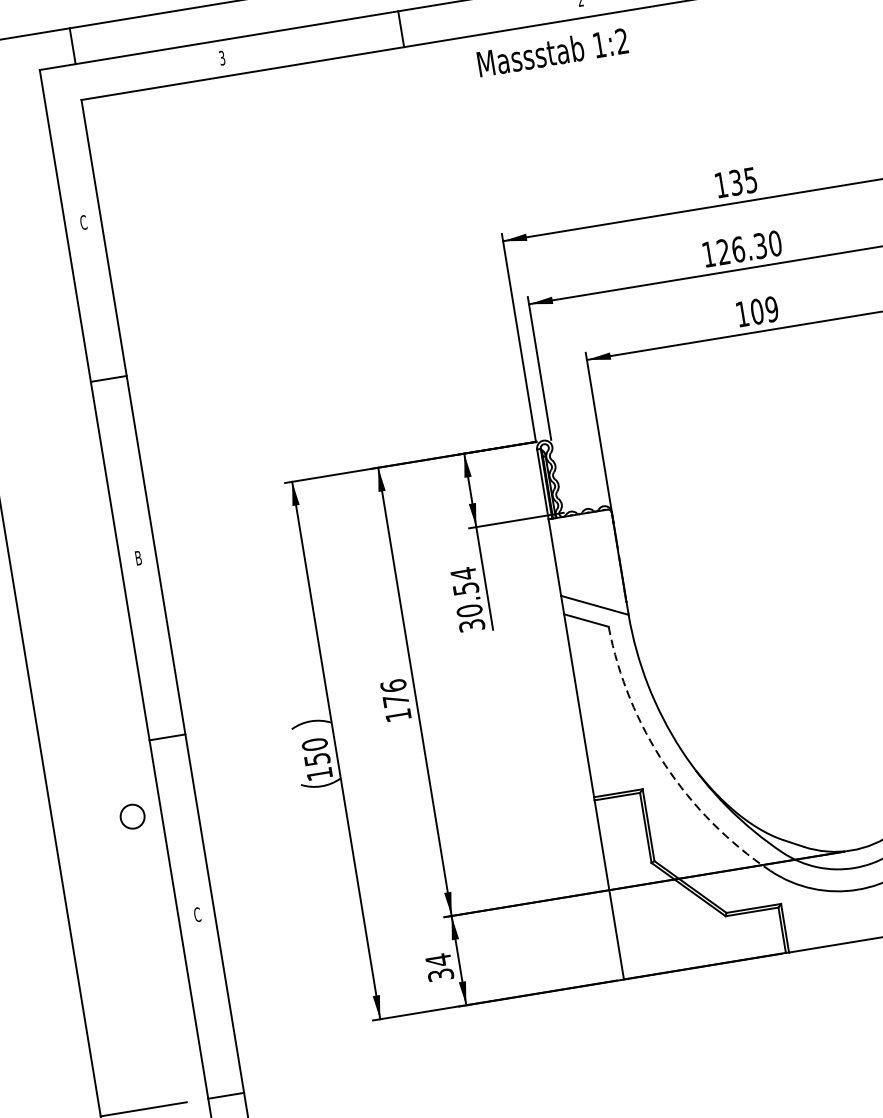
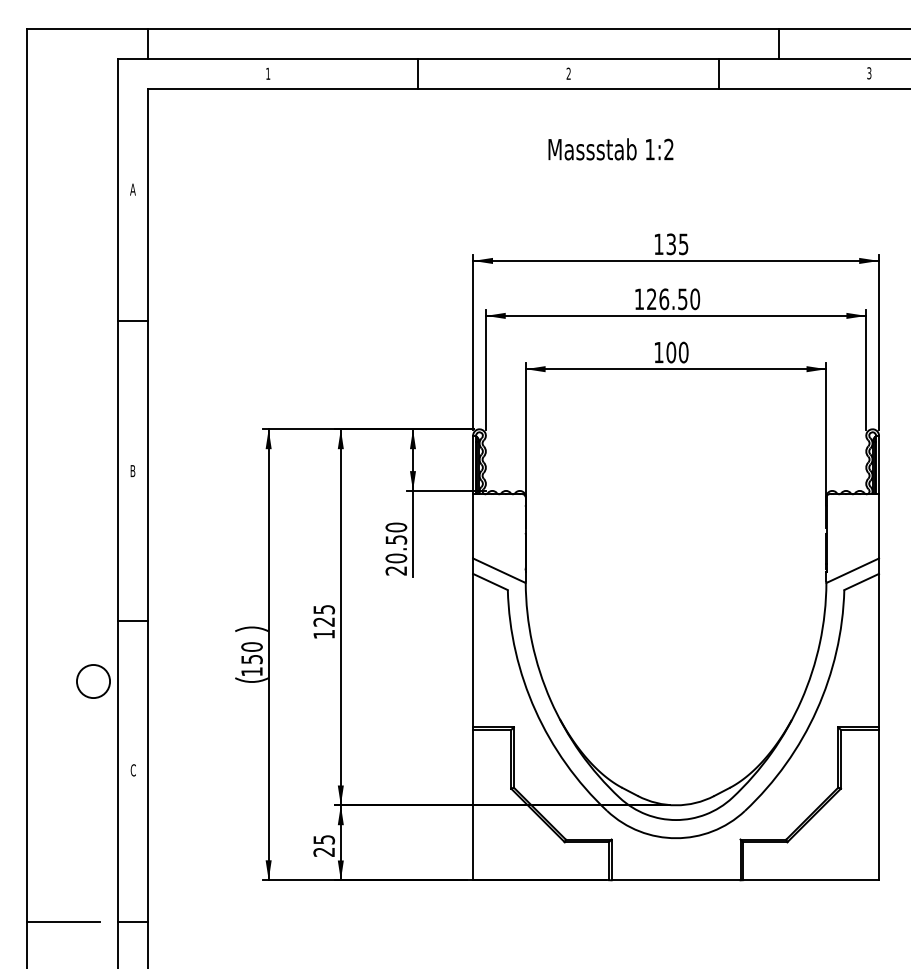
text: (552, 52) -> (610, 149), moved
text: (222, 57) -> (268, 73), 3 -> 1
text: (83, 222) -> (132, 189), C -> A
text: (759, 245) -> (682, 298), 126.30 -> 126.50
text: (771, 309) -> (683, 352), 109 -> 100
text: (467, 598) -> (396, 548), 30.54 -> 20.50
text: (395, 692) -> (324, 615), 176 -> 125
arc: (665, 764) -> (535, 710), dashed -> solid
circle: (132, 816) -> (93, 681), size x1.67
text: (439, 967) -> (324, 845), 34 -> 25

